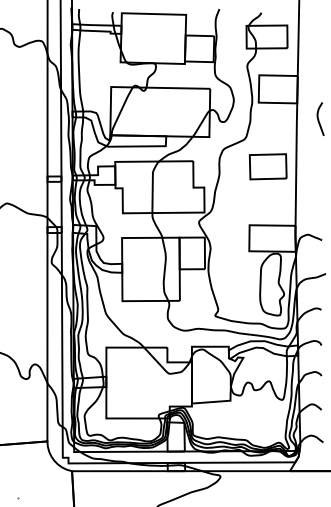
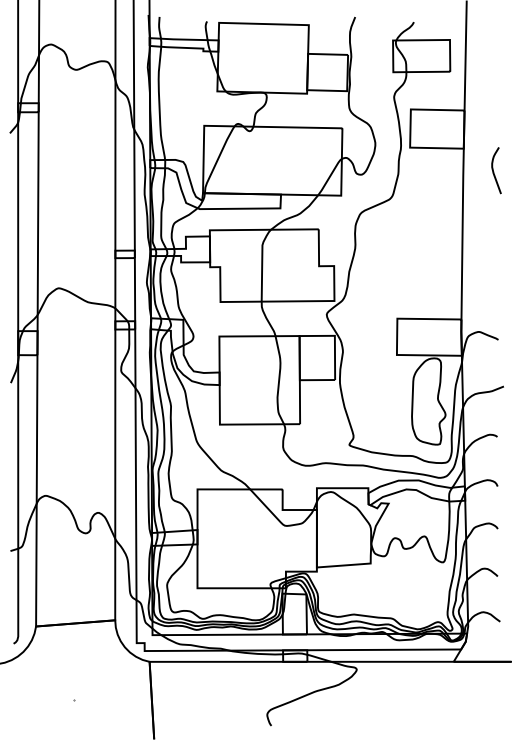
part: (267, 166) -> (422, 236), removed

